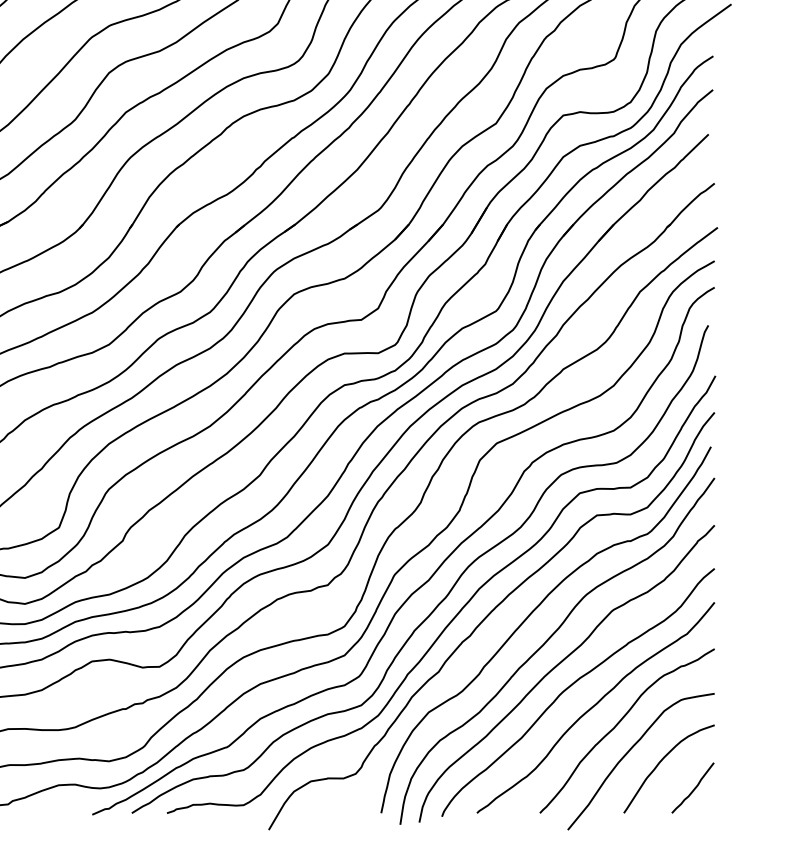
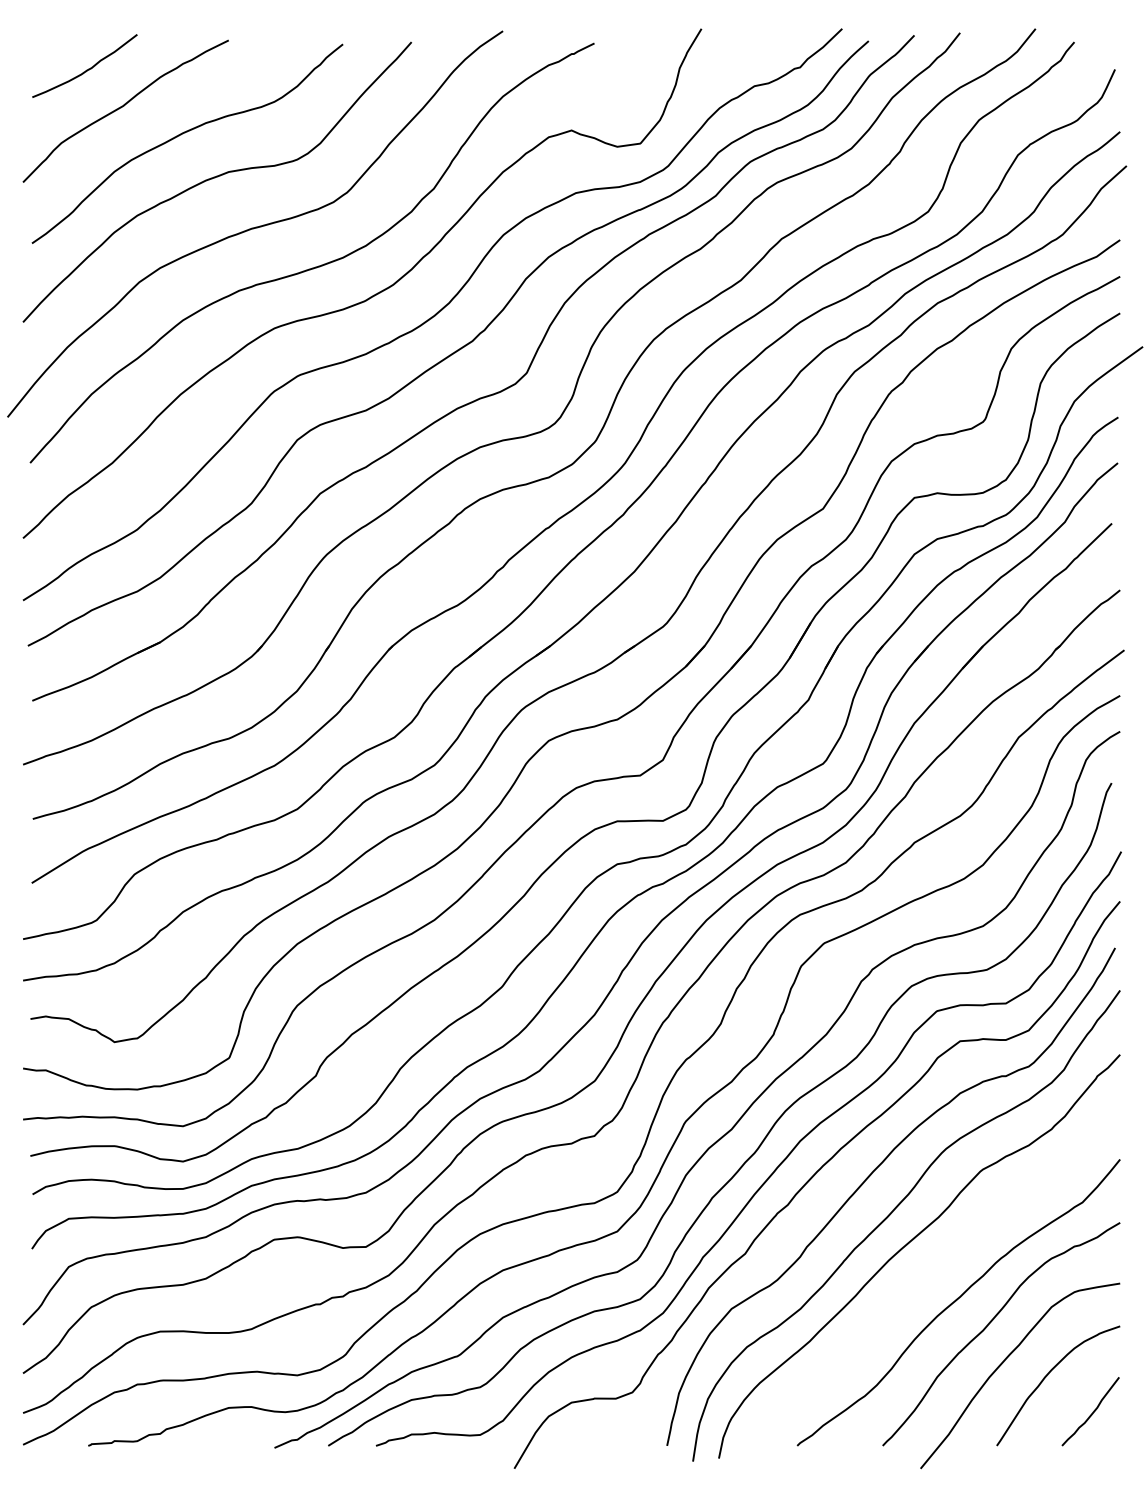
curve: (572, 685) -> (926, 1272), removed

